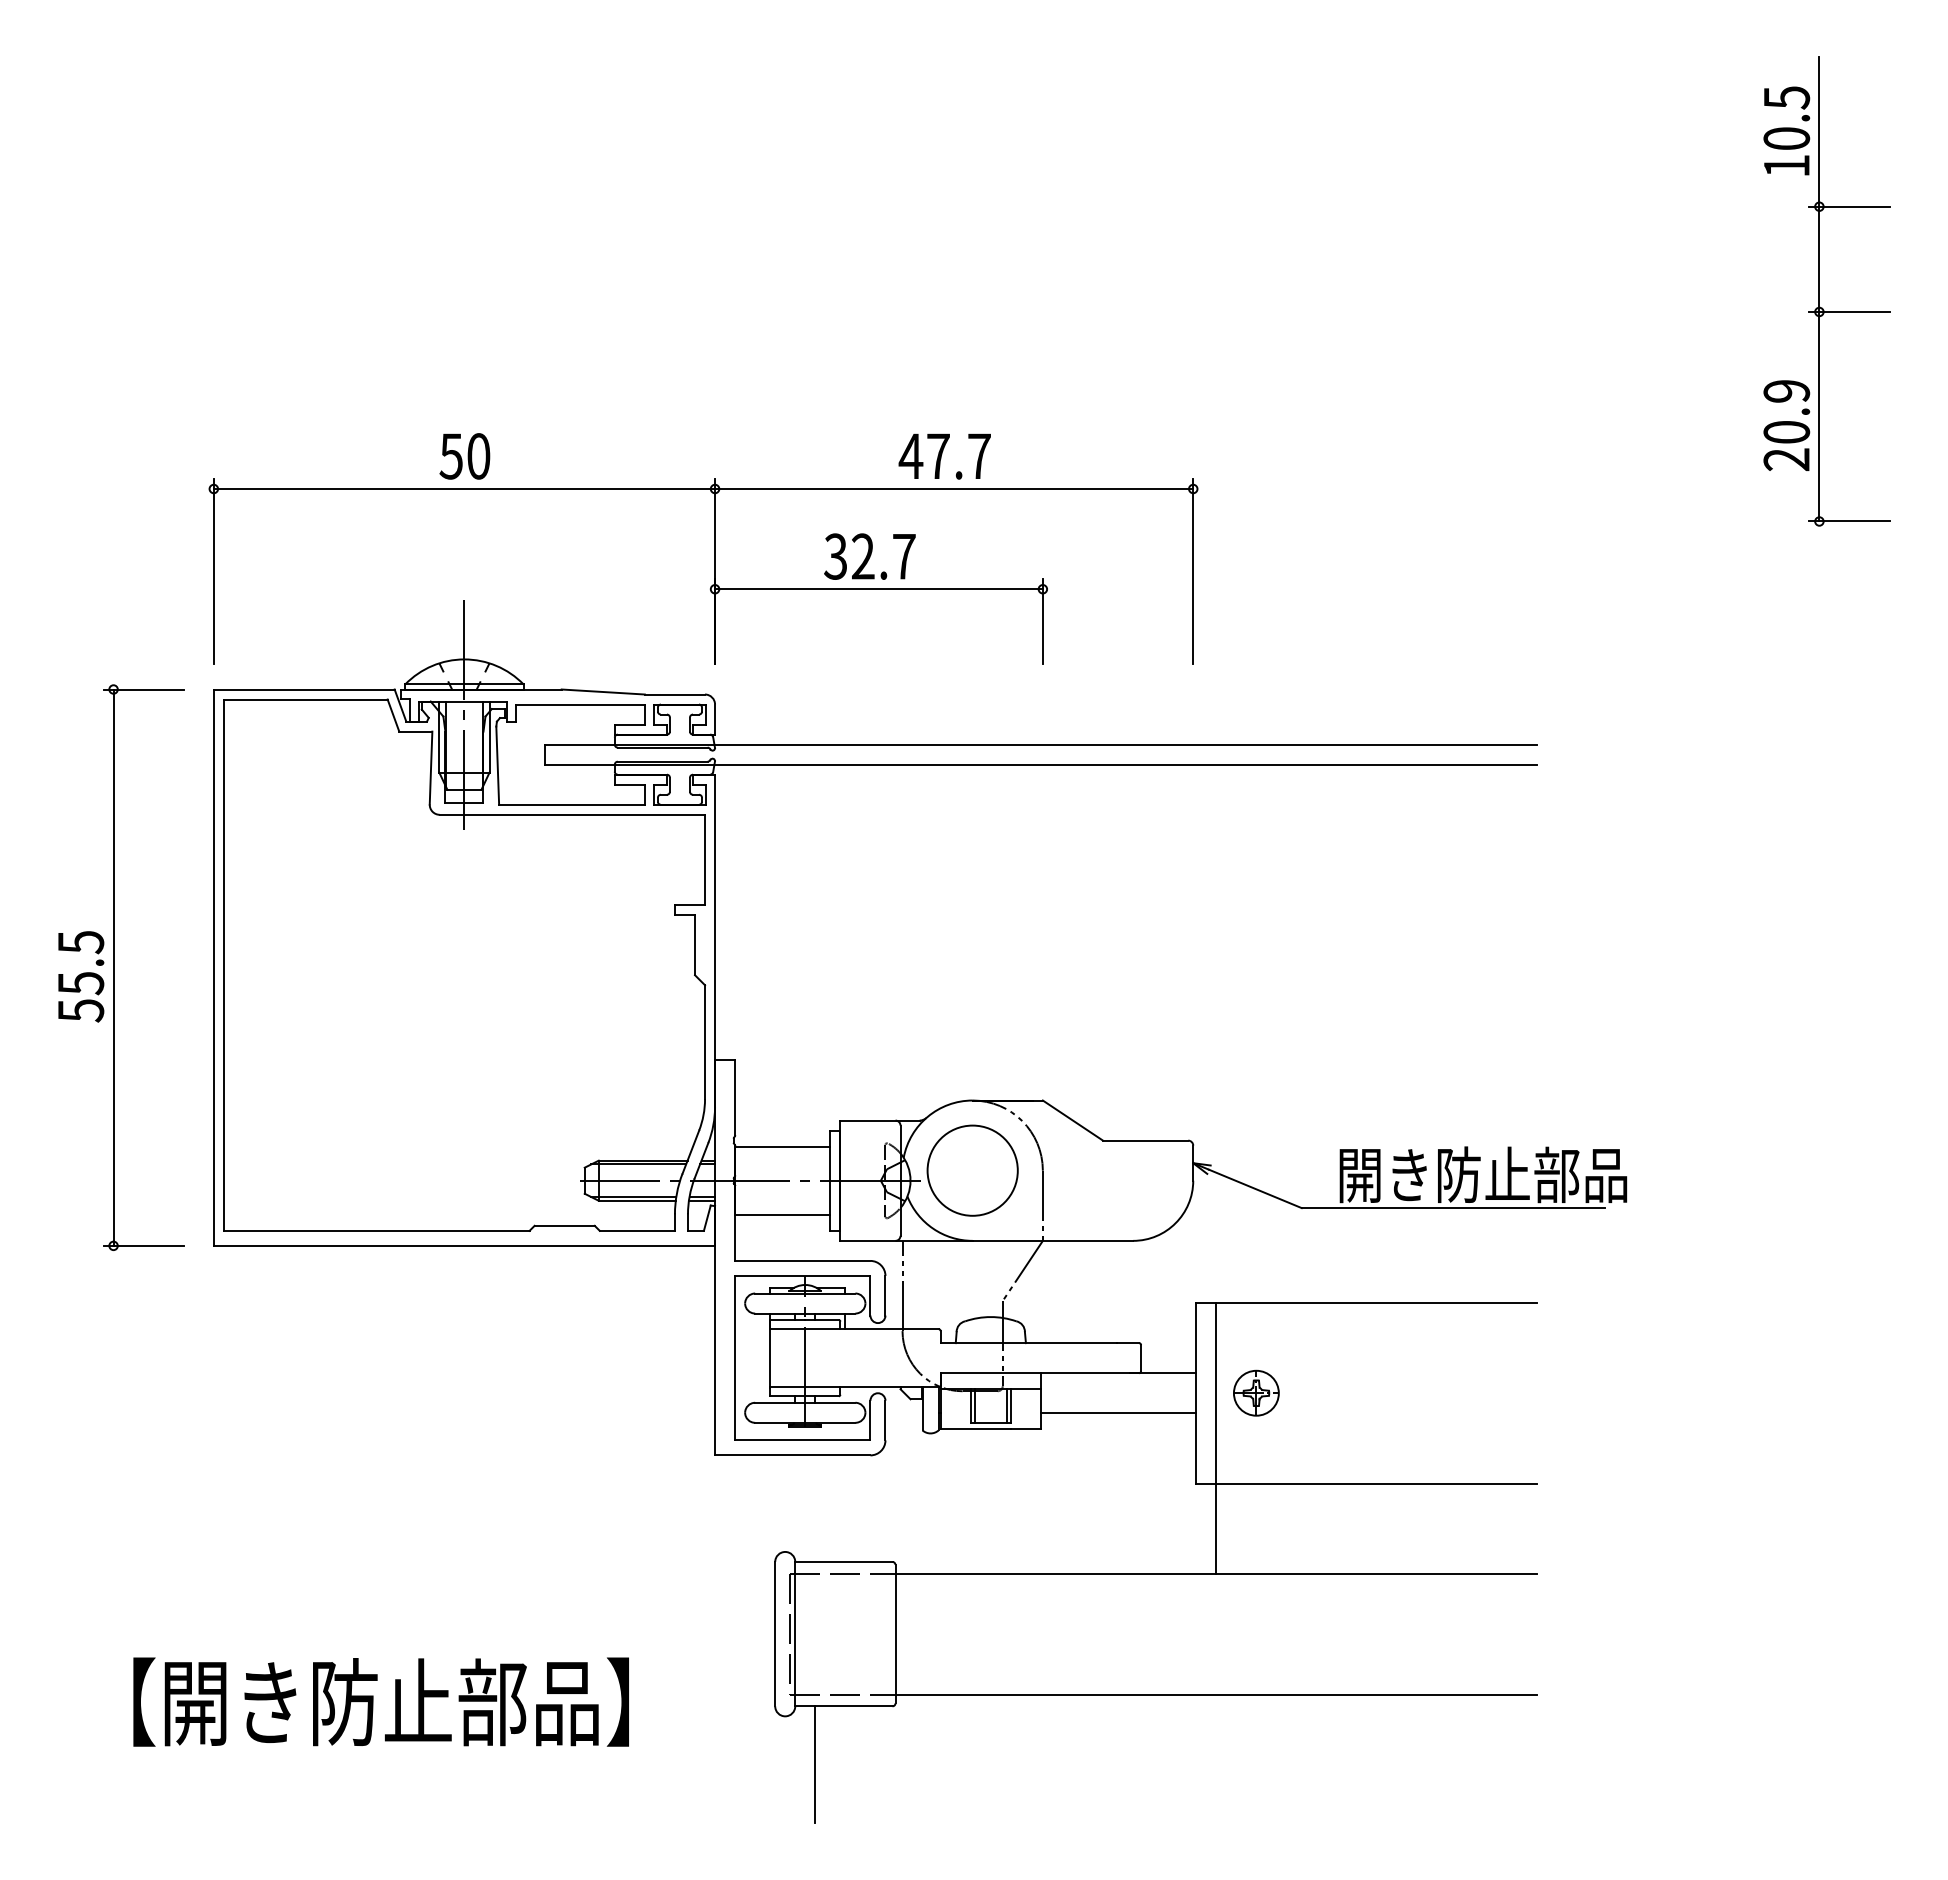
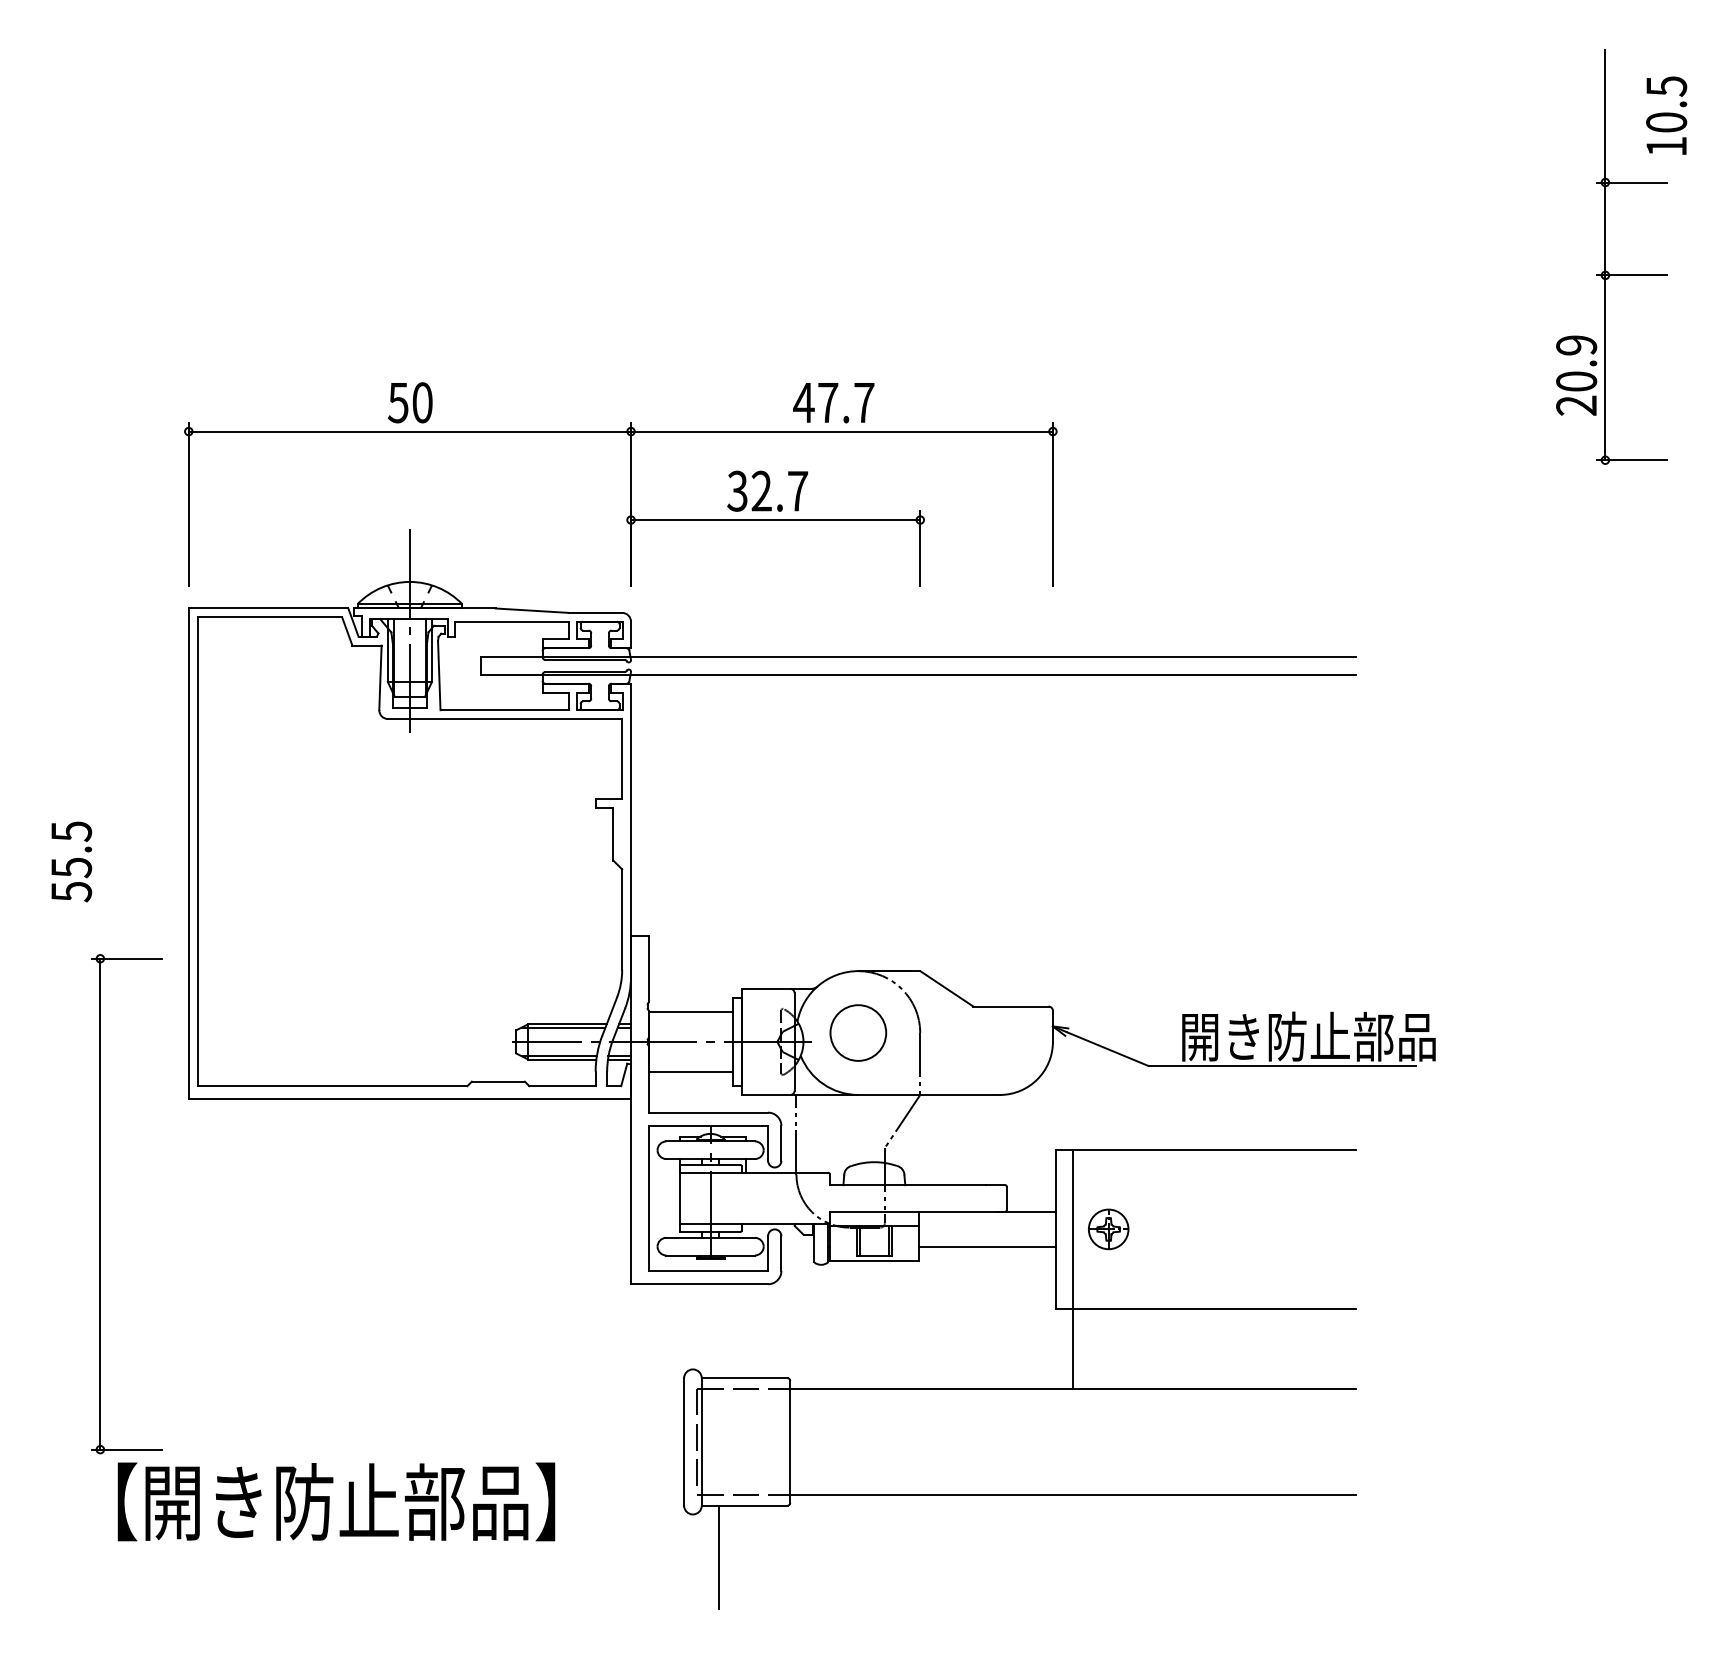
text: (1786, 130) -> (1666, 115), moved
part: (114, 967) -> (101, 1204), moved
circle: (972, 1170) -> (858, 1032), size x0.7

